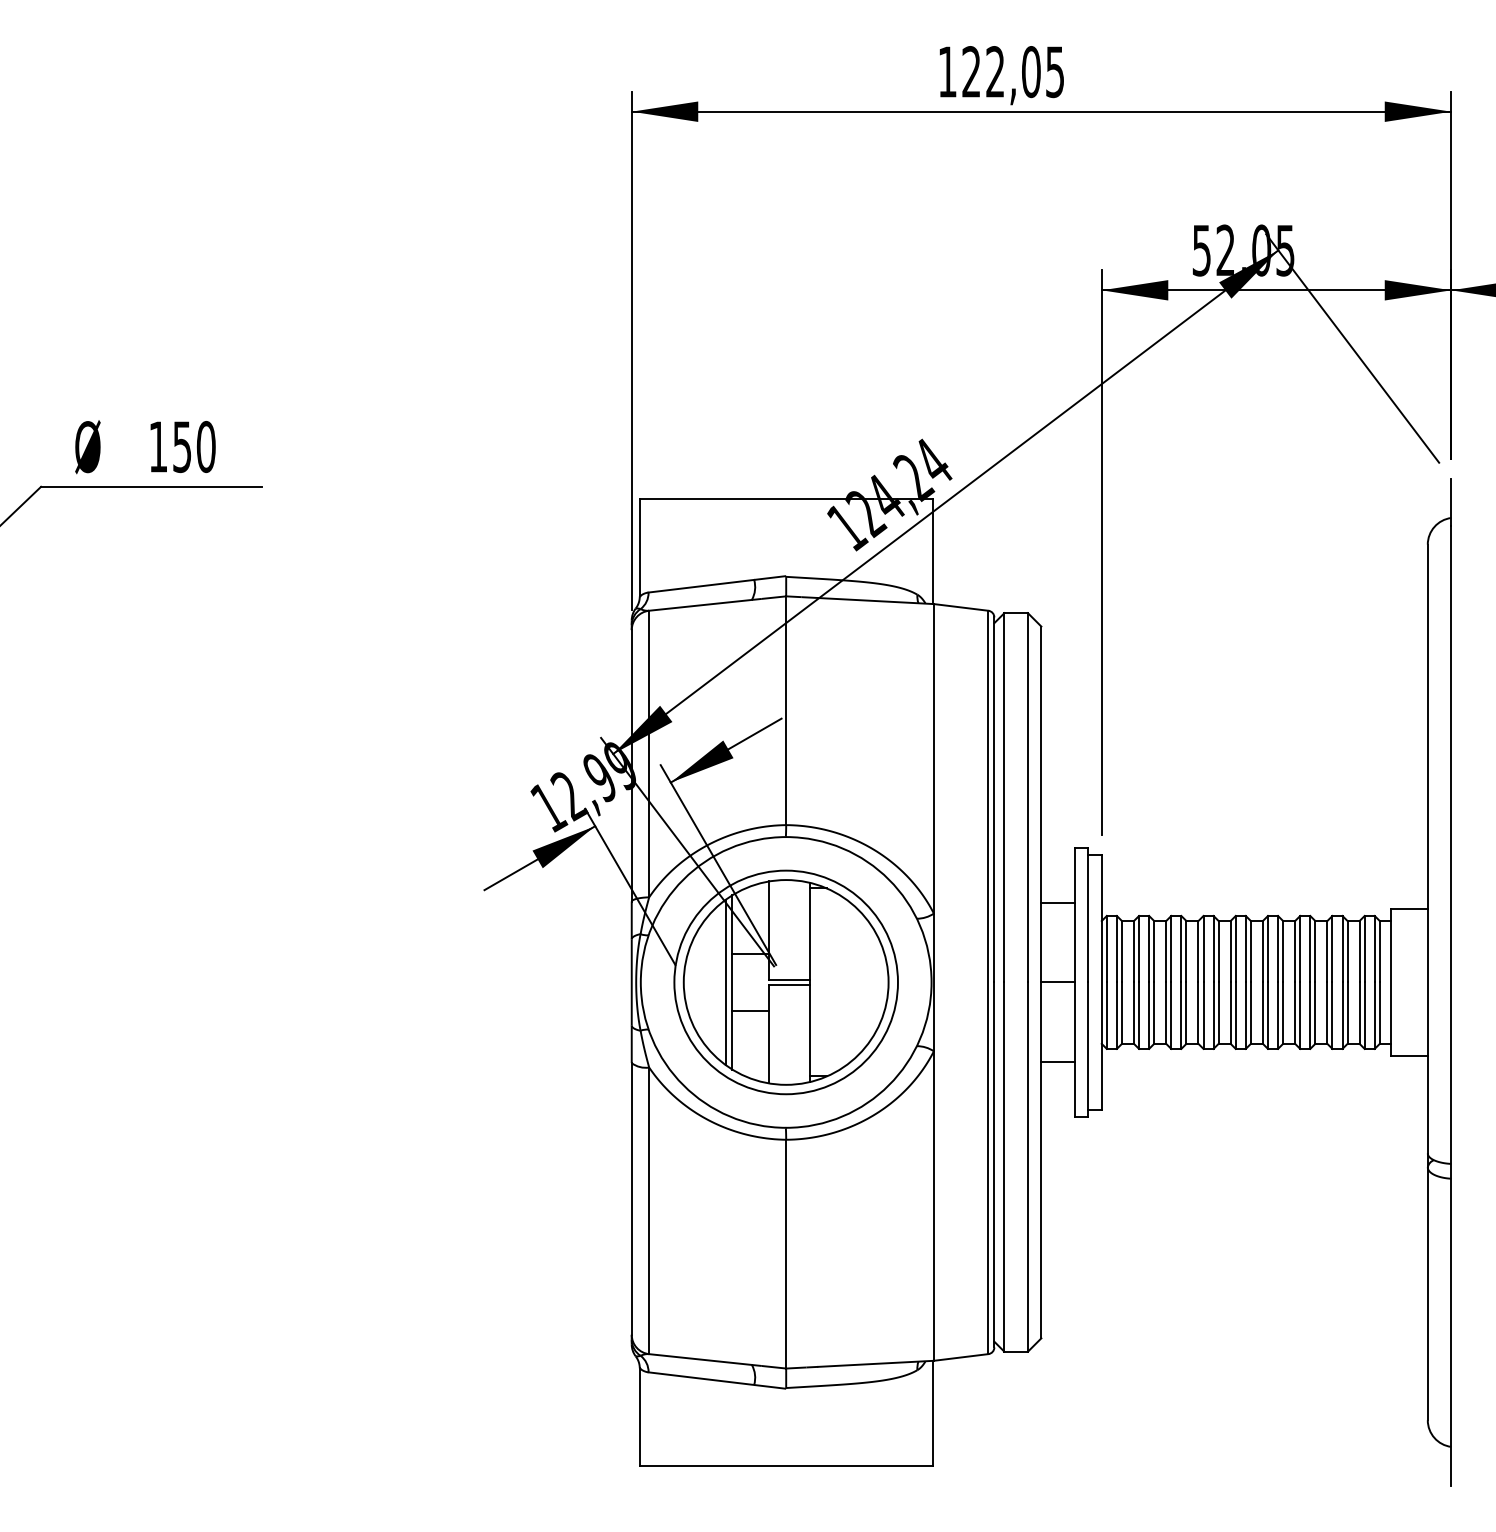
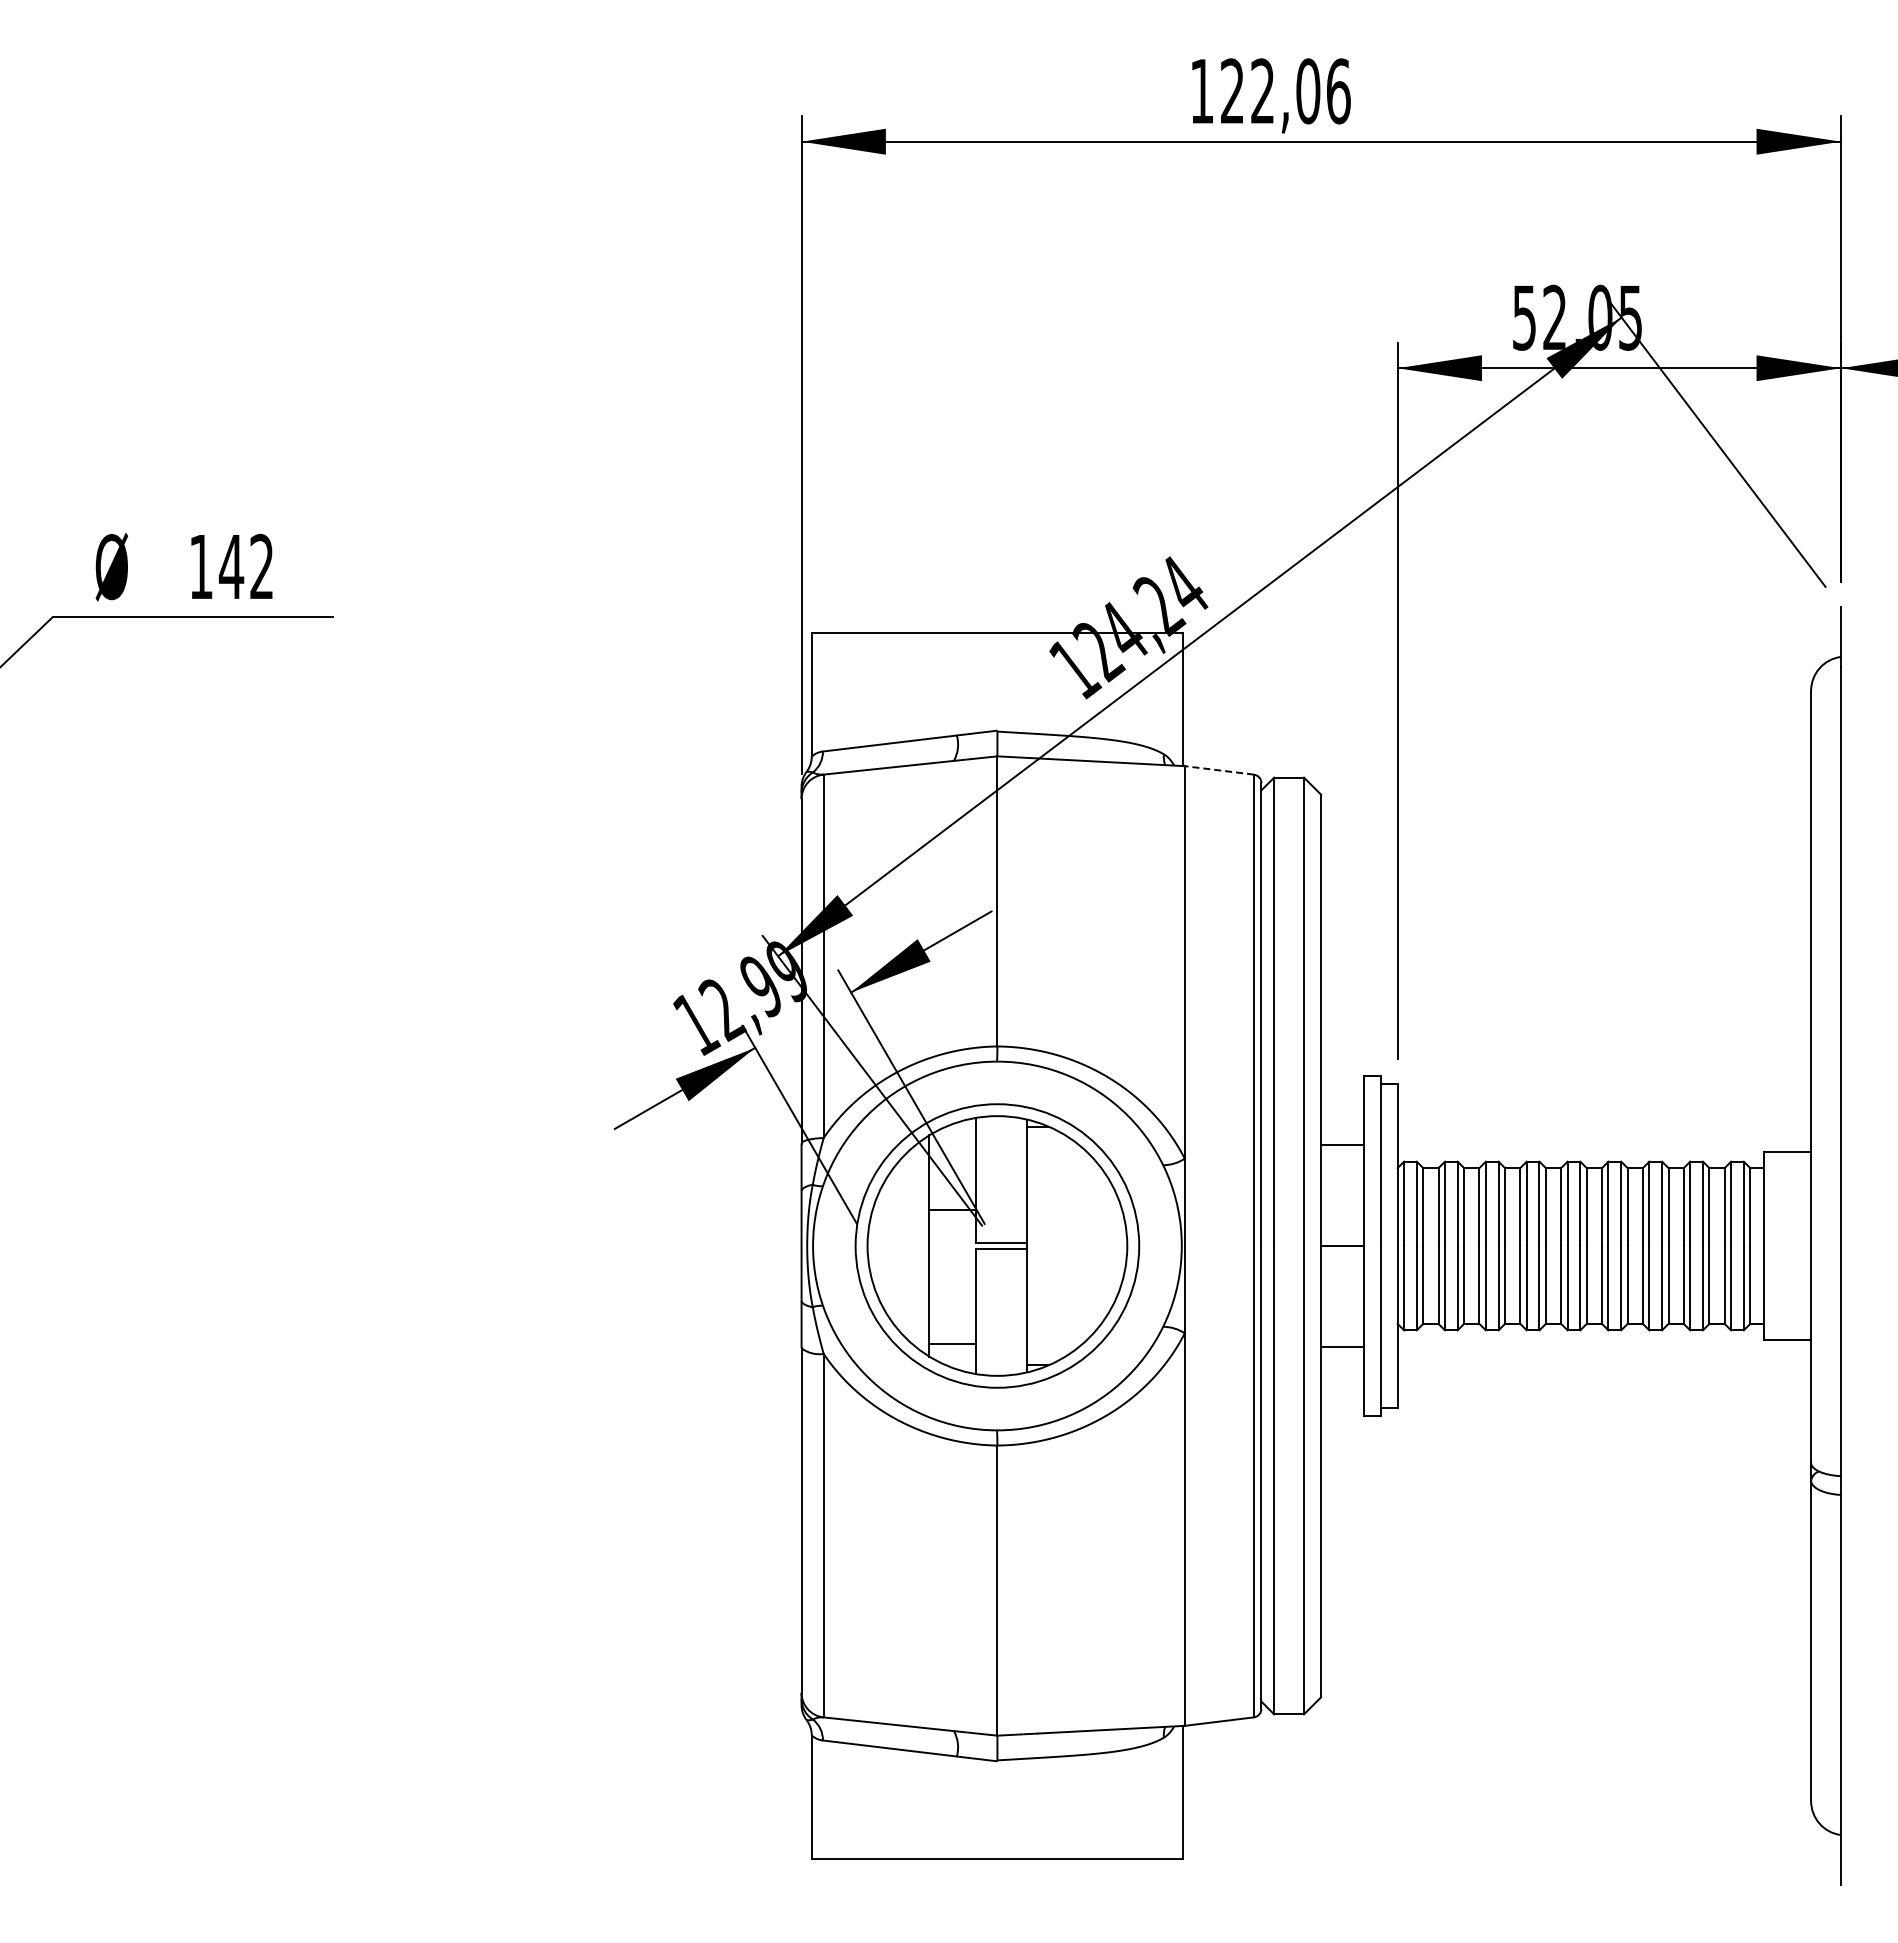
text: (1055, 72) -> (1338, 91), 122,05 -> 122,06
text: (193, 446) -> (245, 566), 150 -> 142
line: (961, 607) -> (1219, 770), solid -> dashed
line: (725, 982) -> (920, 1245), removed
line: (750, 1011) -> (952, 1344), moved

